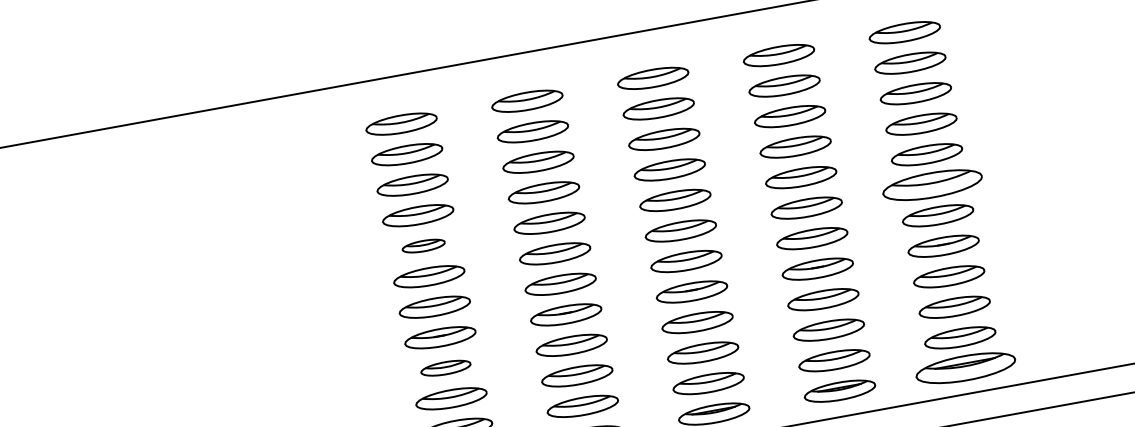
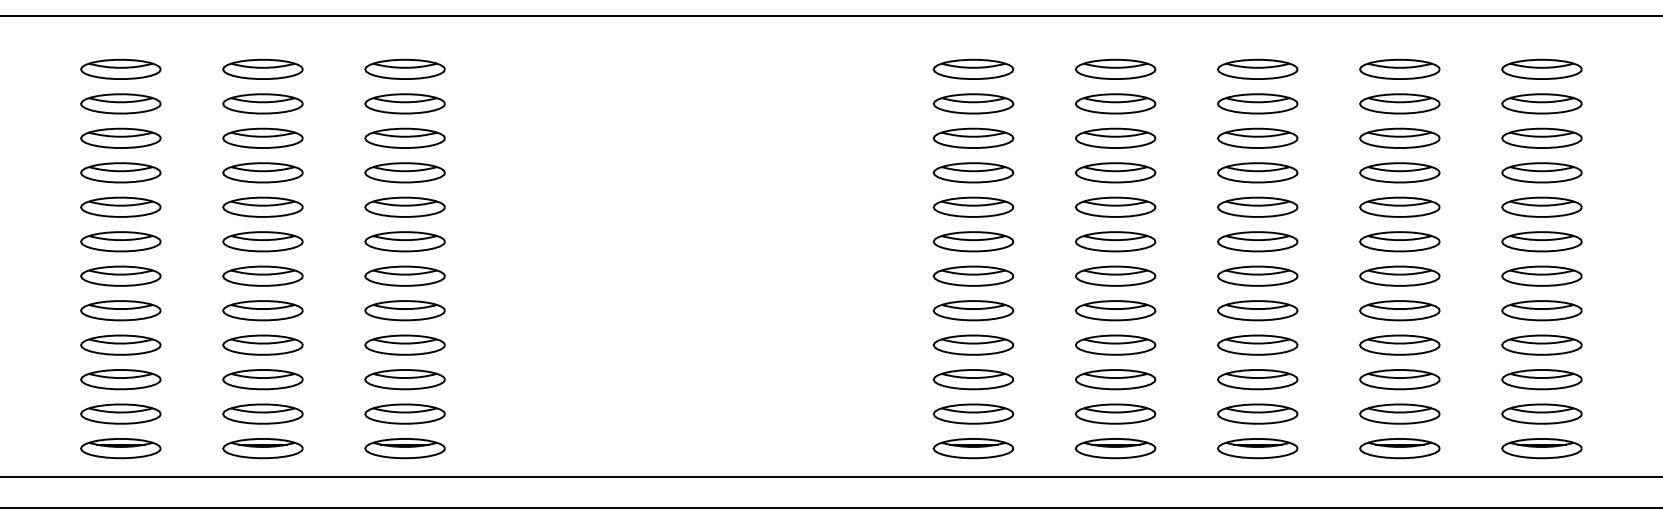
part: (932, 185) -> (1541, 241), size x0.71
part: (423, 245) -> (973, 206), size x1.67
part: (445, 367) -> (973, 344), size x1.43
part: (965, 368) -> (1541, 448), size x0.71

